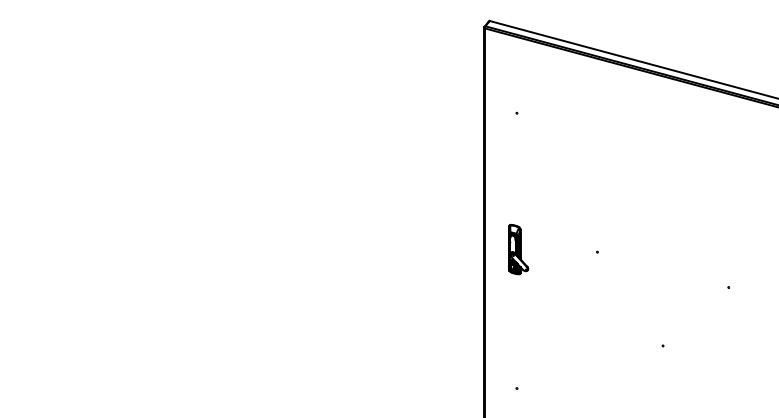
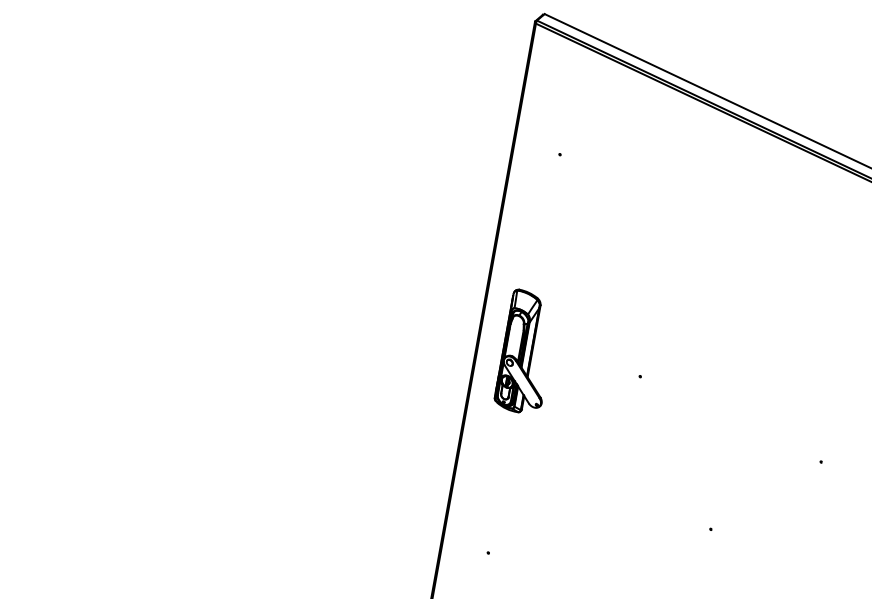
part: (518, 249) -> (526, 352), size x1.67

